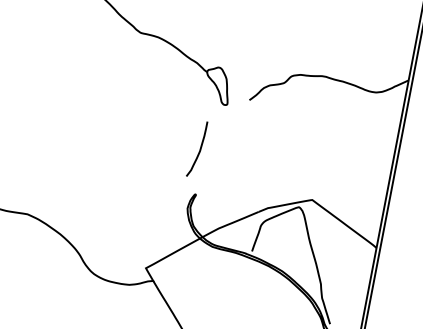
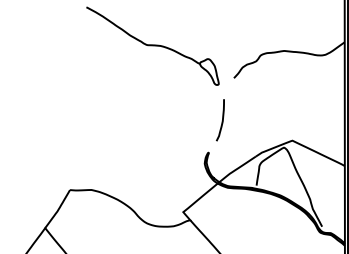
curve: (198, 151) -> (221, 121), moved

